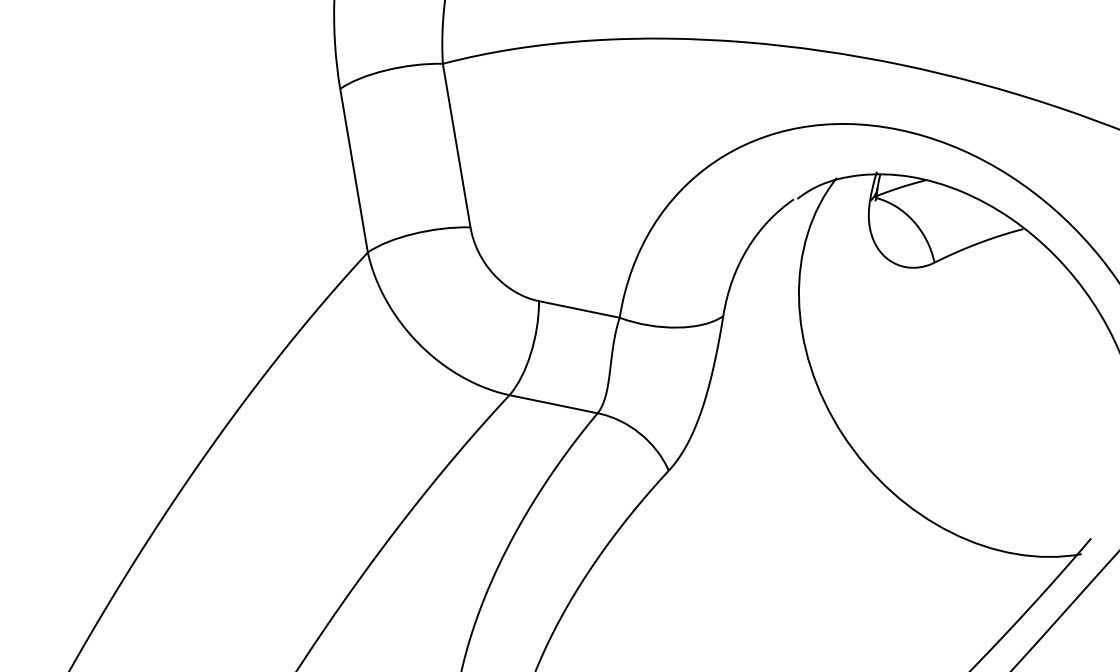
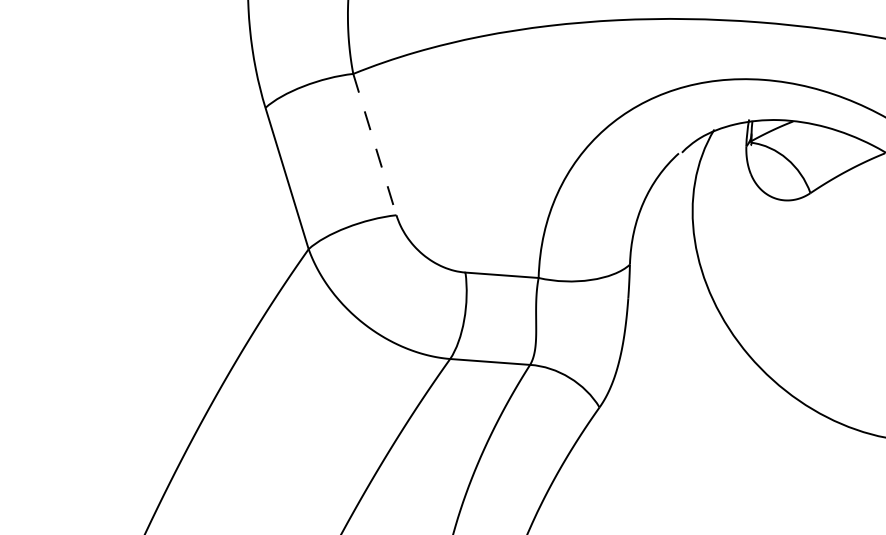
line: (456, 145) -> (374, 144), solid -> dashed

